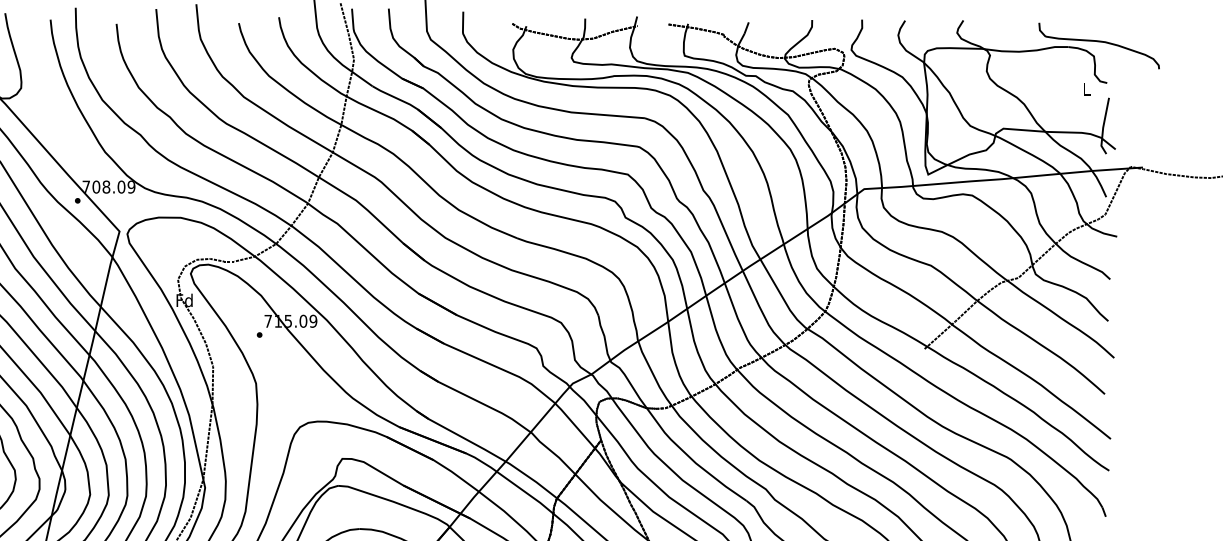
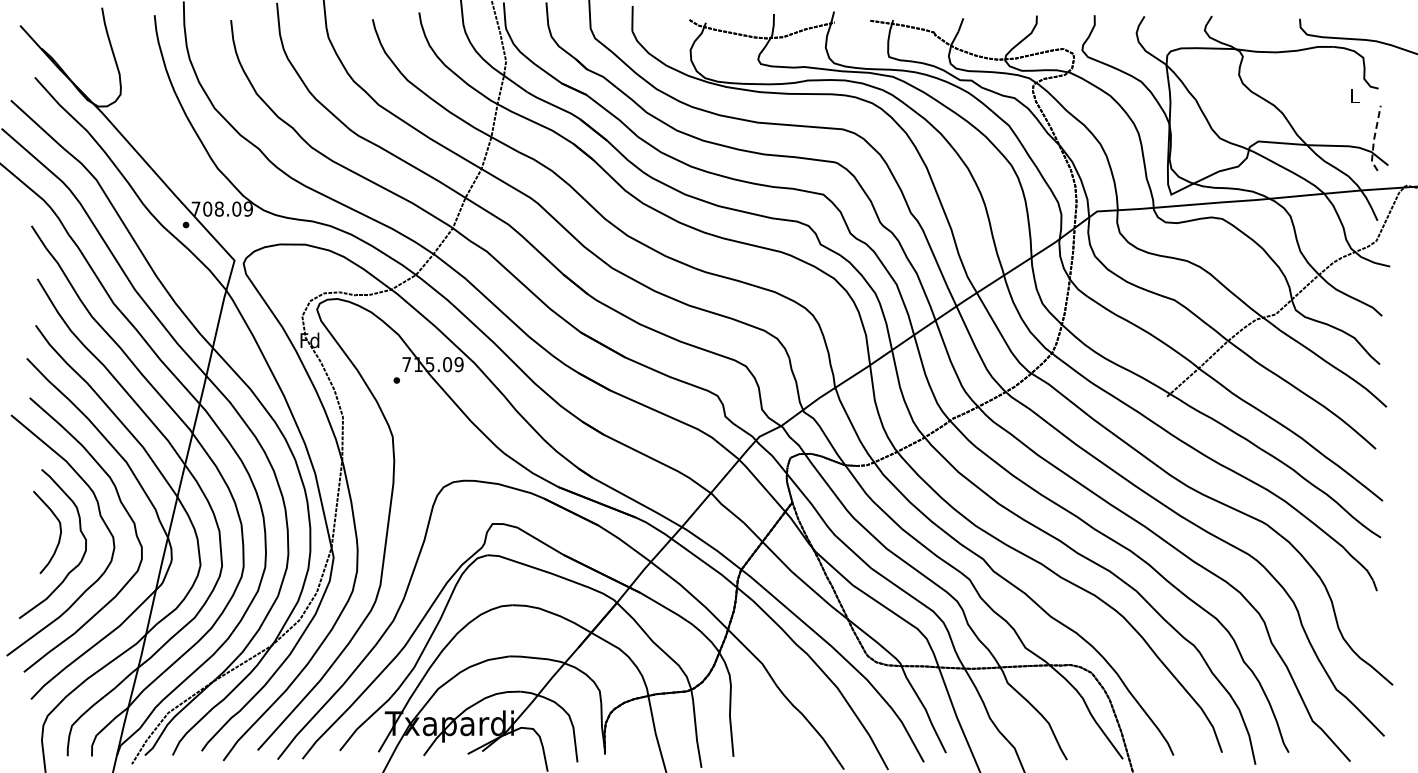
line: (1102, 127) -> (1373, 140), solid -> dashed

